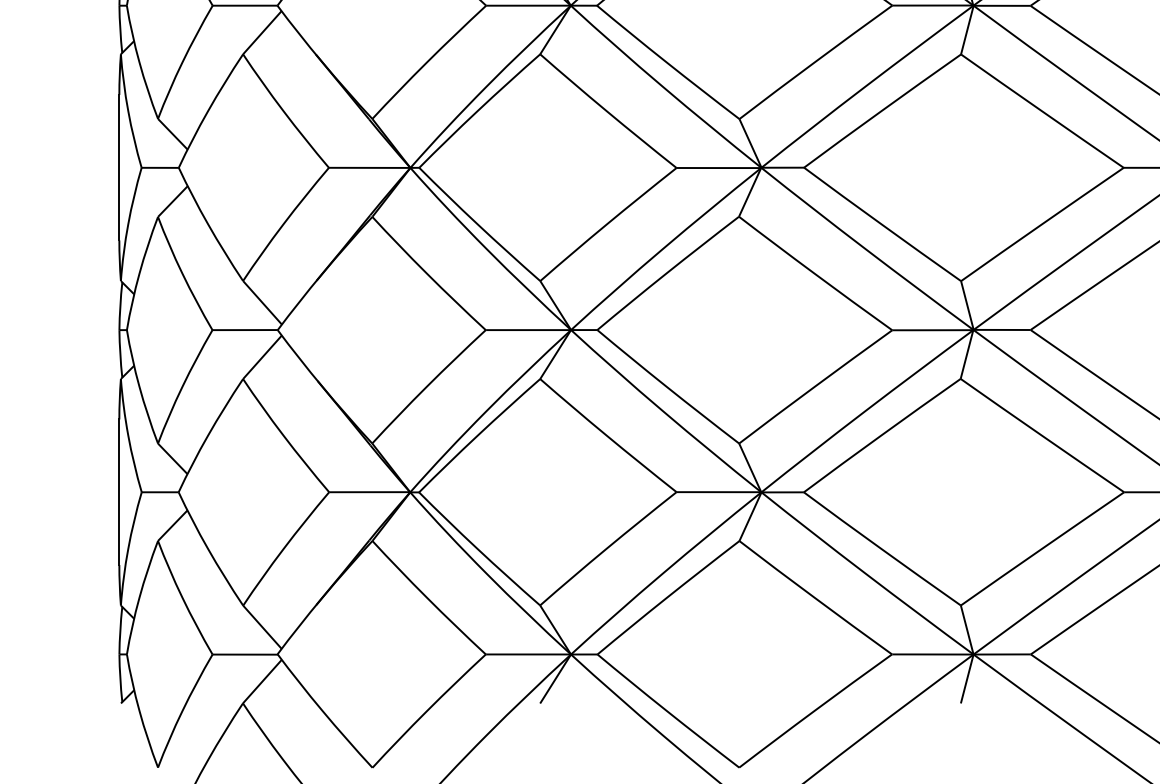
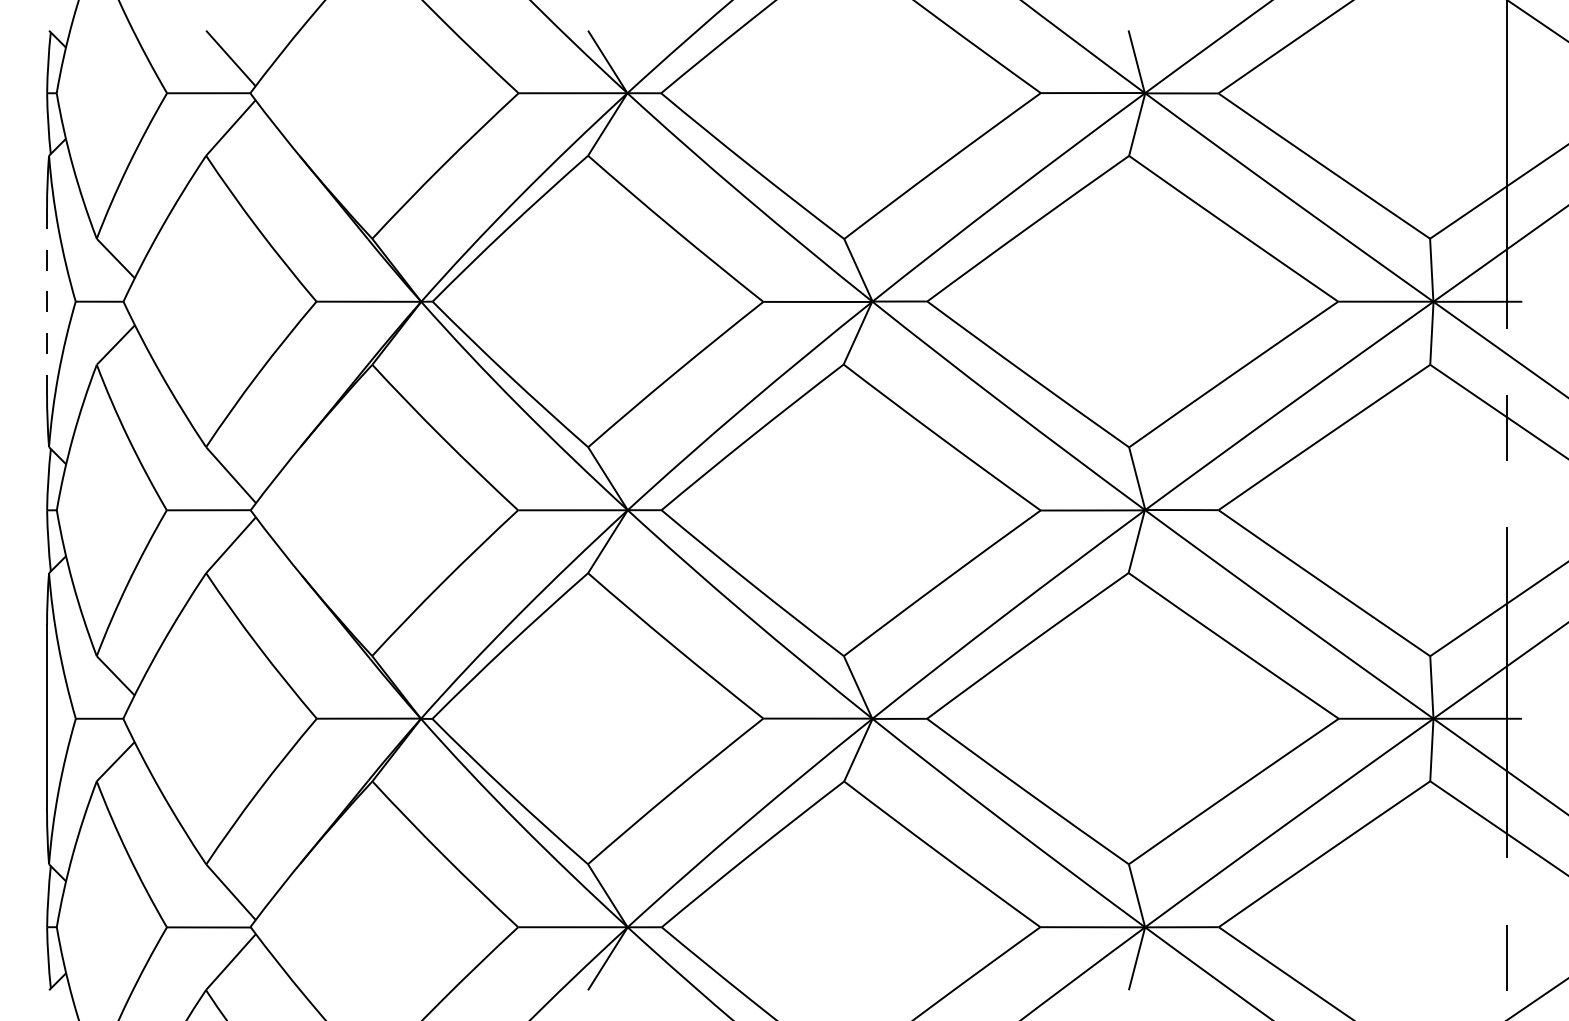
line: (119, 167) -> (47, 301), solid -> dashed

